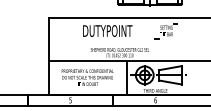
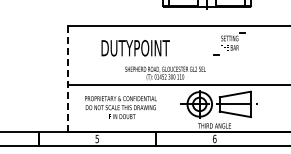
text: (107, 31) -> (135, 48), moved
line: (49, 57) -> (67, 79), solid -> dashed
line: (127, 78) -> (175, 108), removed

